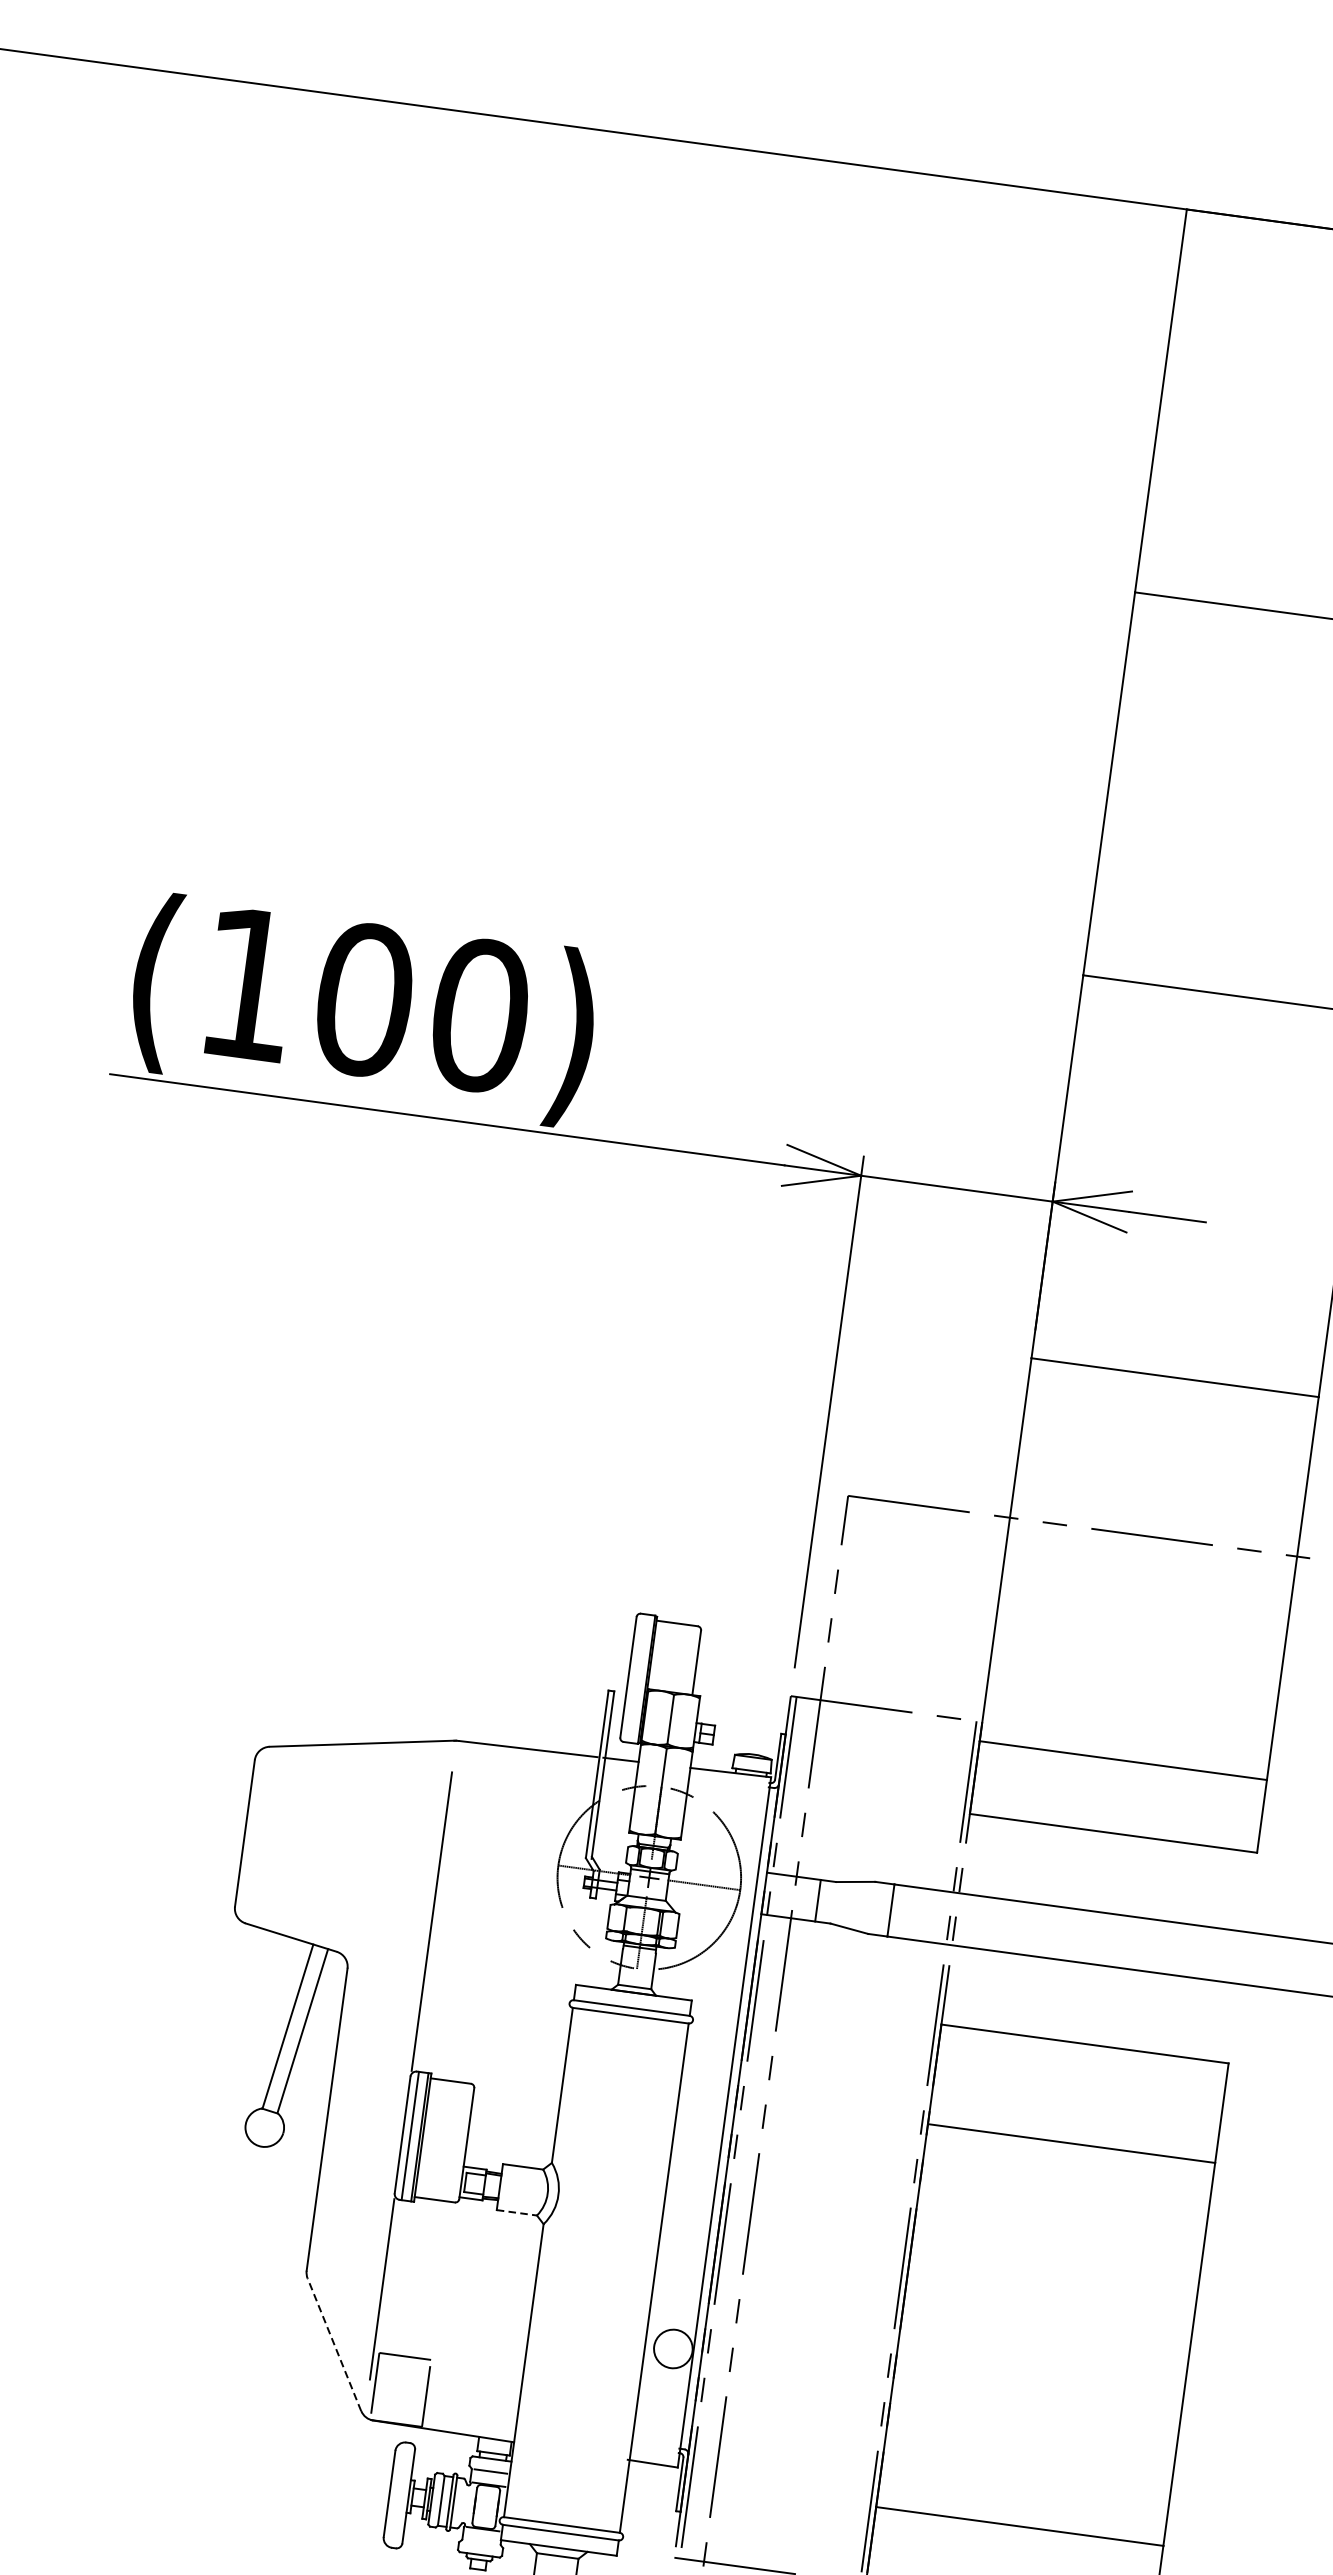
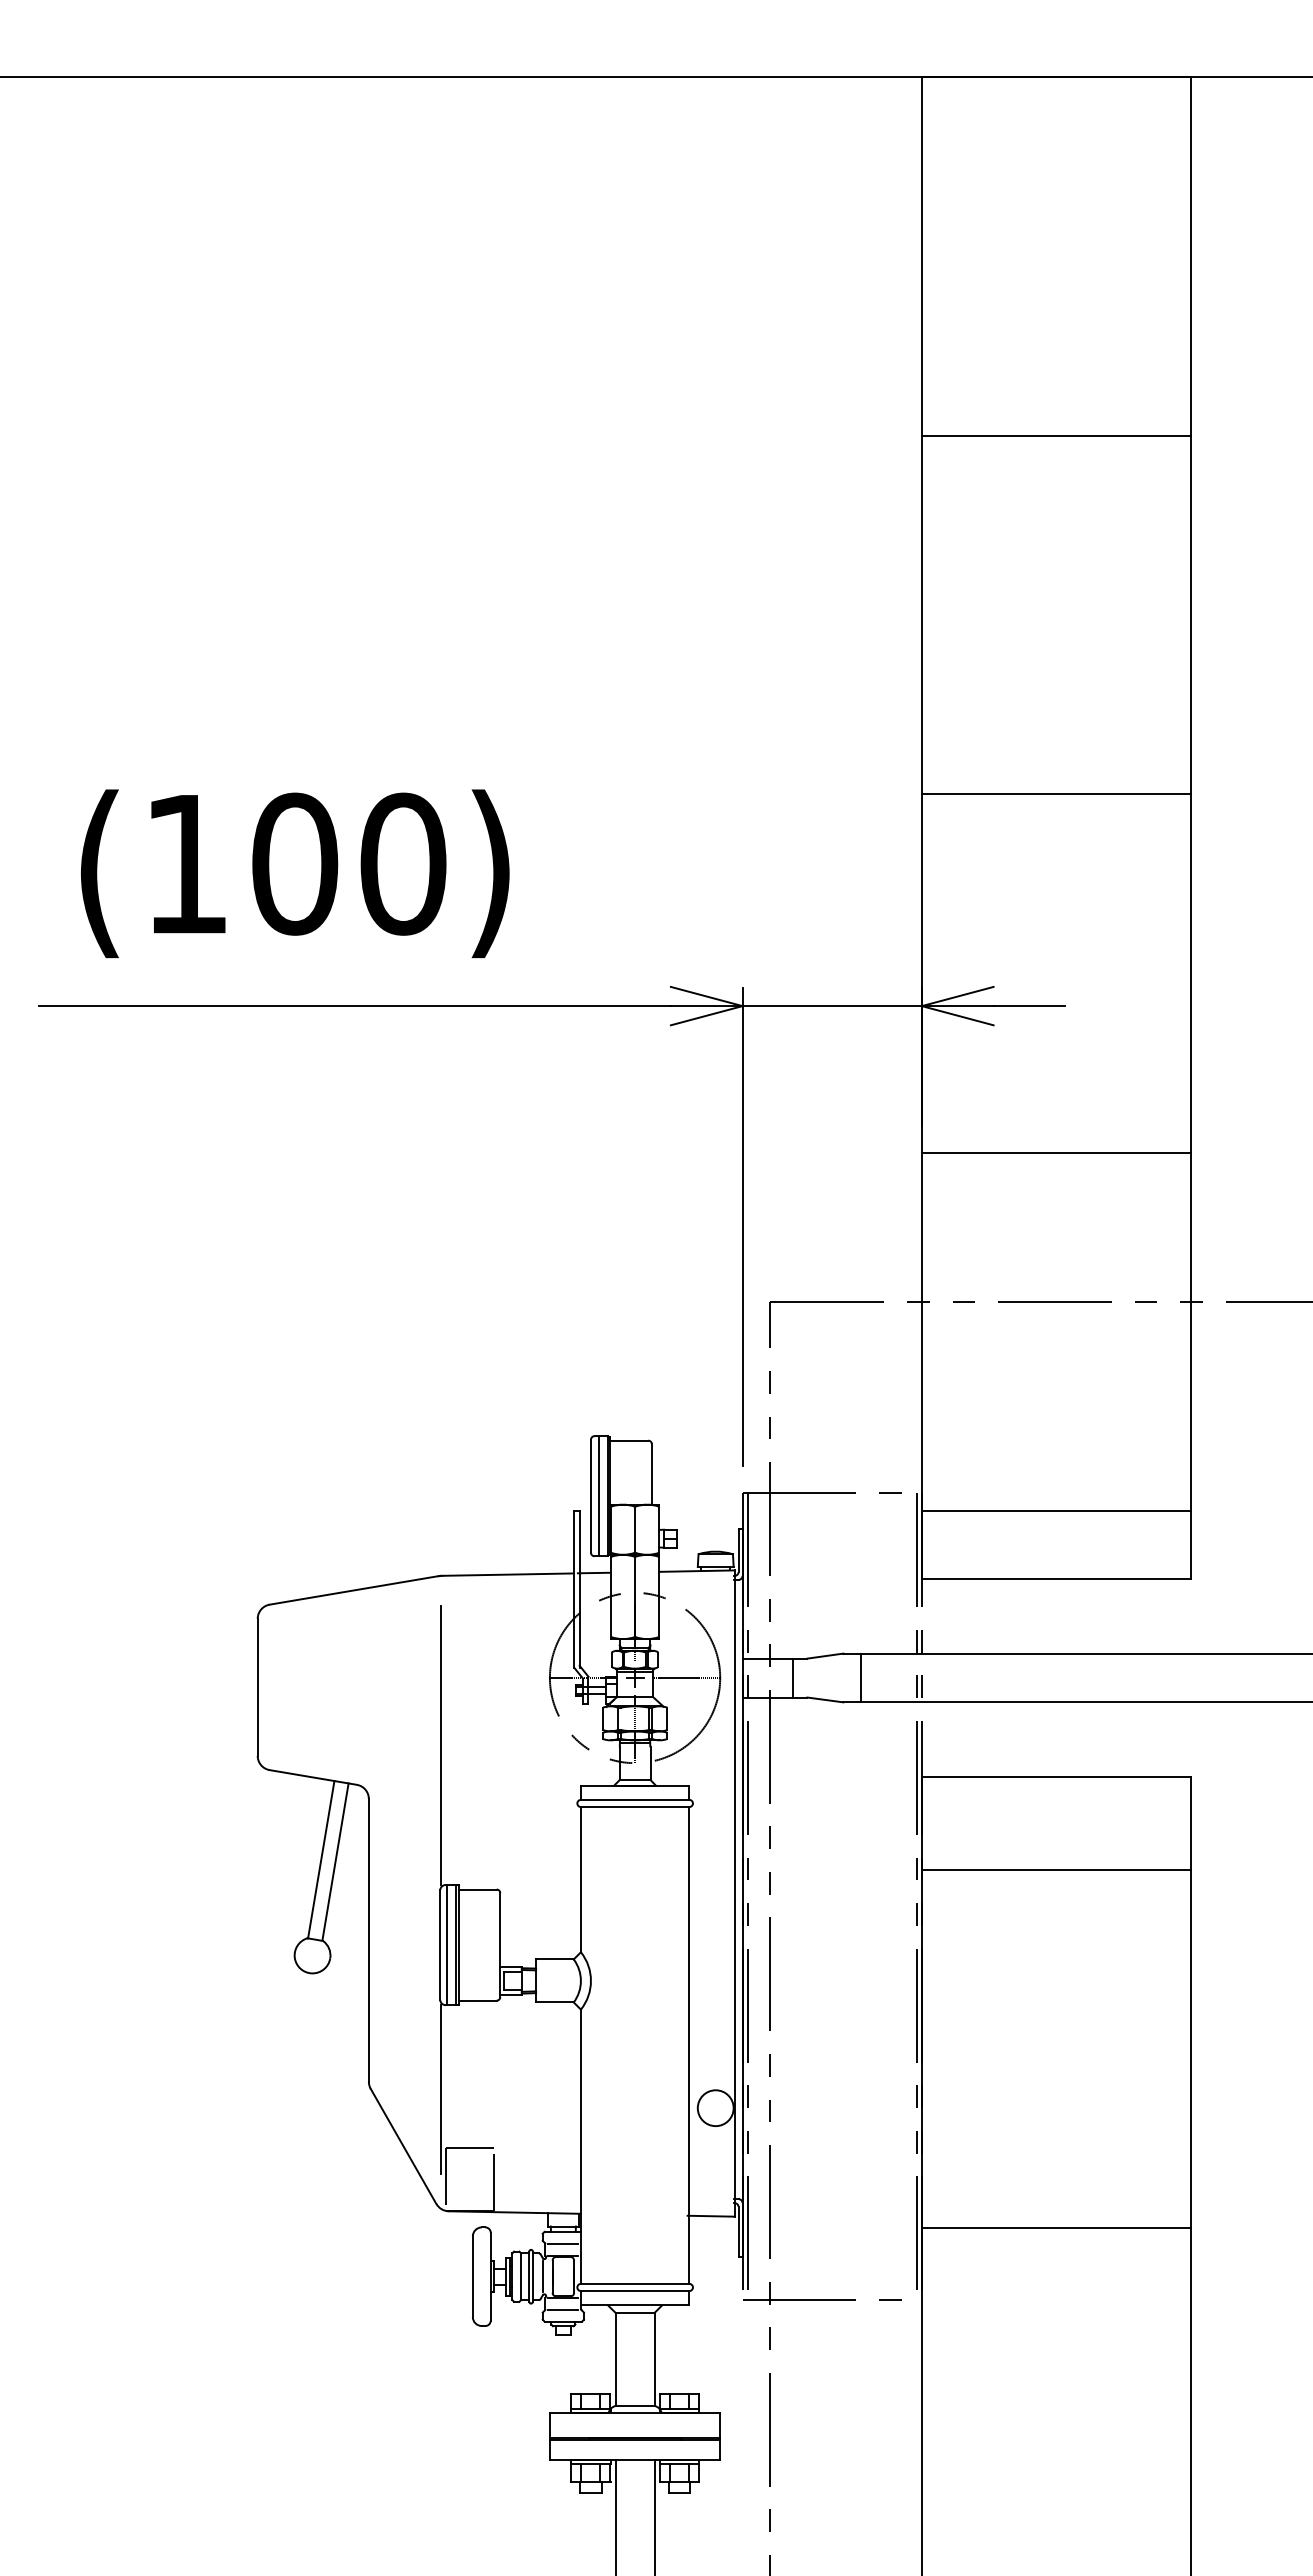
text: (363, 1009) -> (295, 873), moved
line: (637, 1678) -> (599, 1496), added
line: (516, 2212) -> (554, 2002), dashed -> solid
line: (334, 2344) -> (403, 2146), dashed -> solid
line: (464, 2503) -> (542, 2276), added
line: (480, 2541) -> (562, 2309), added

